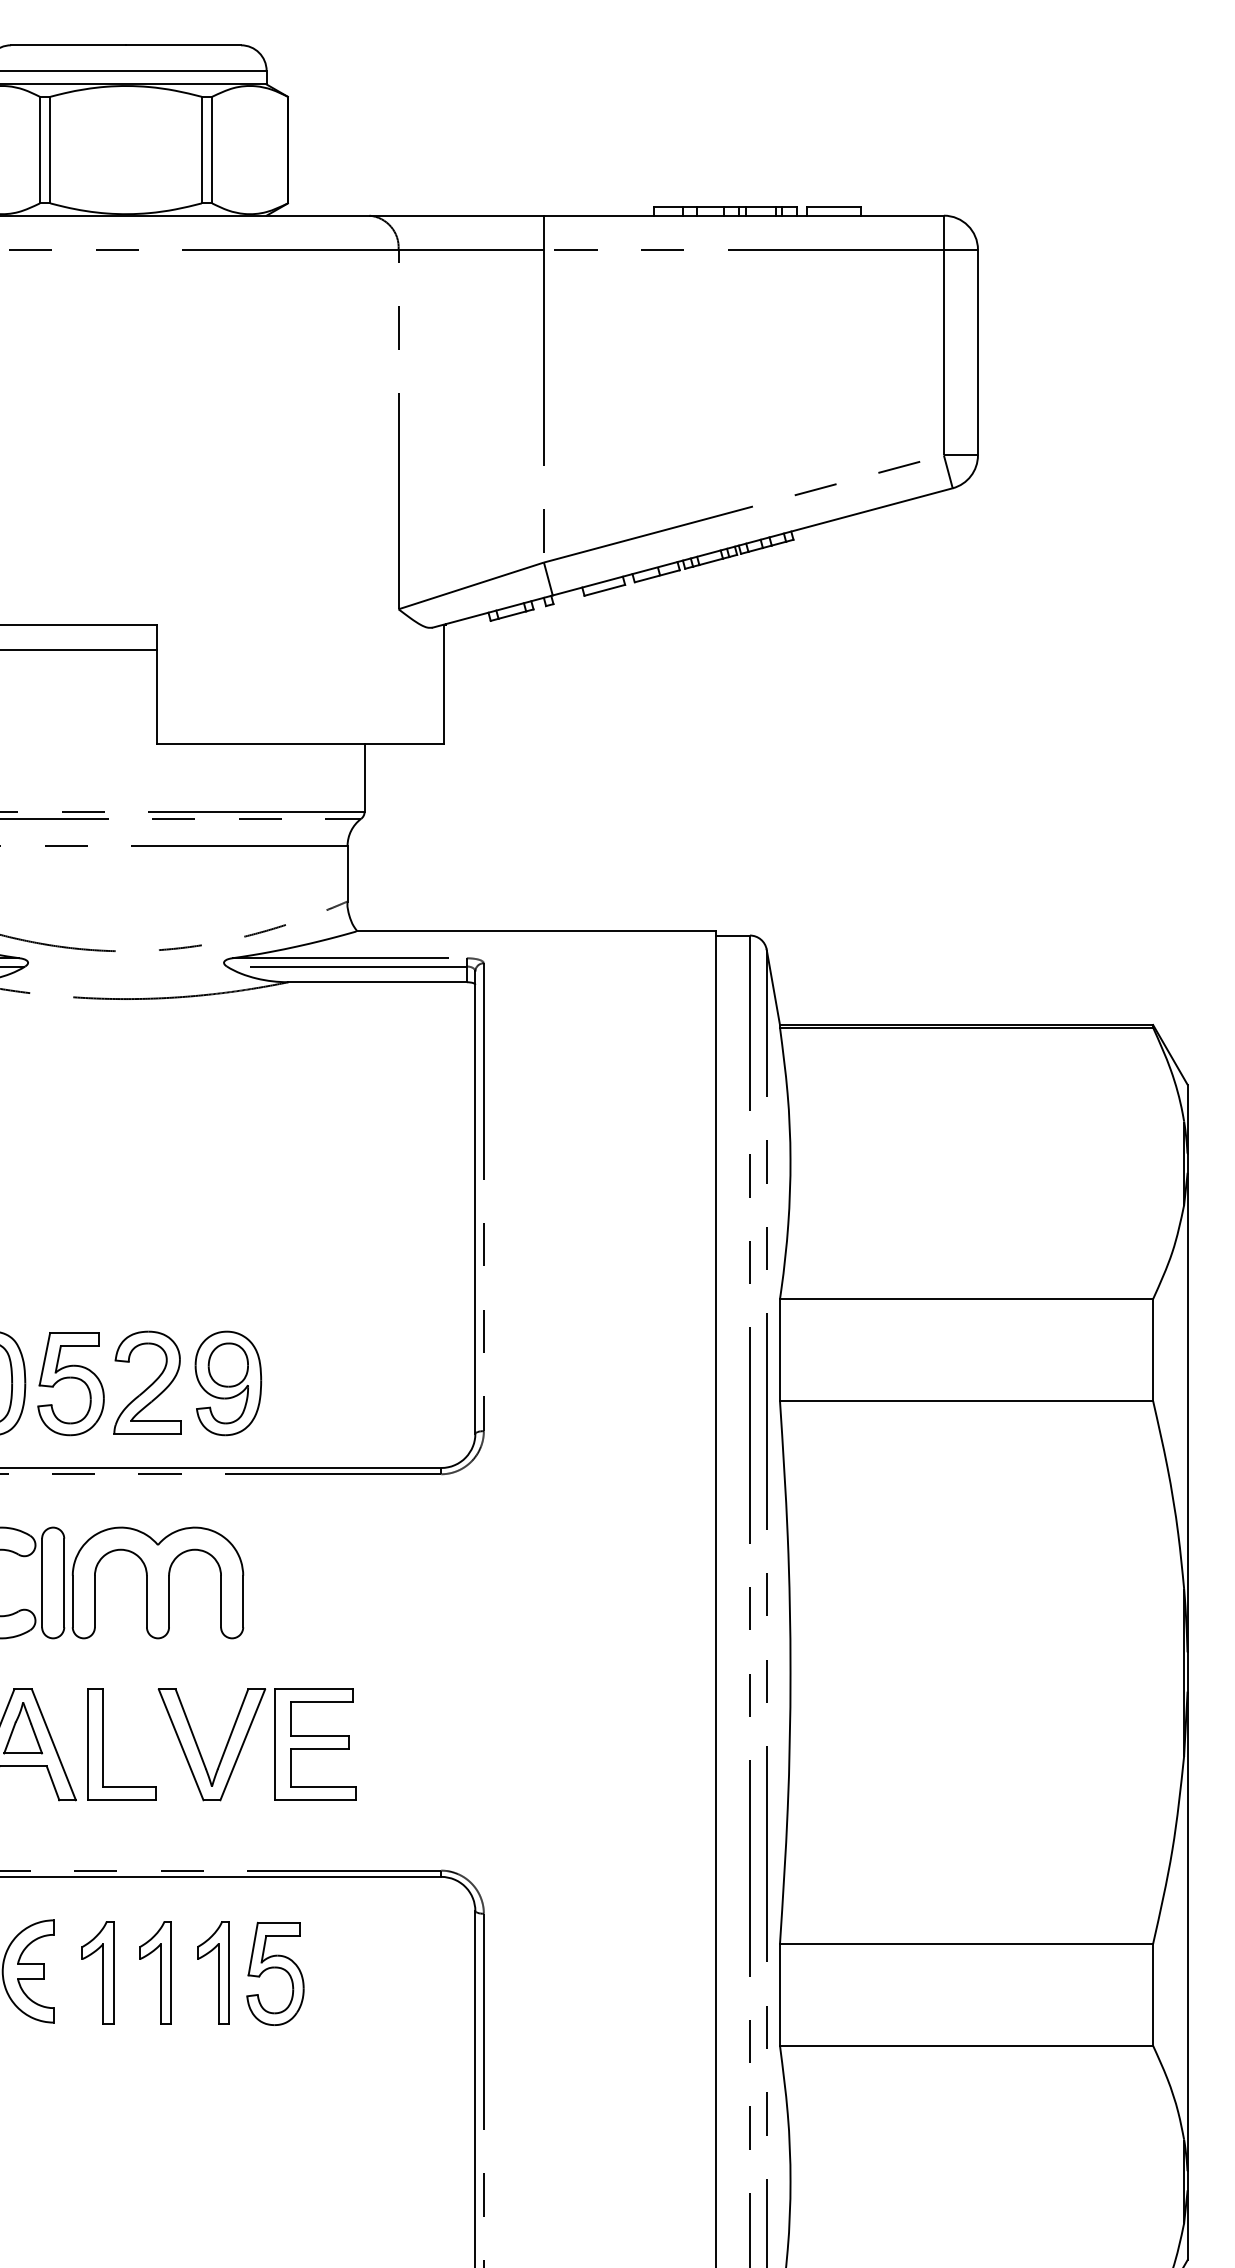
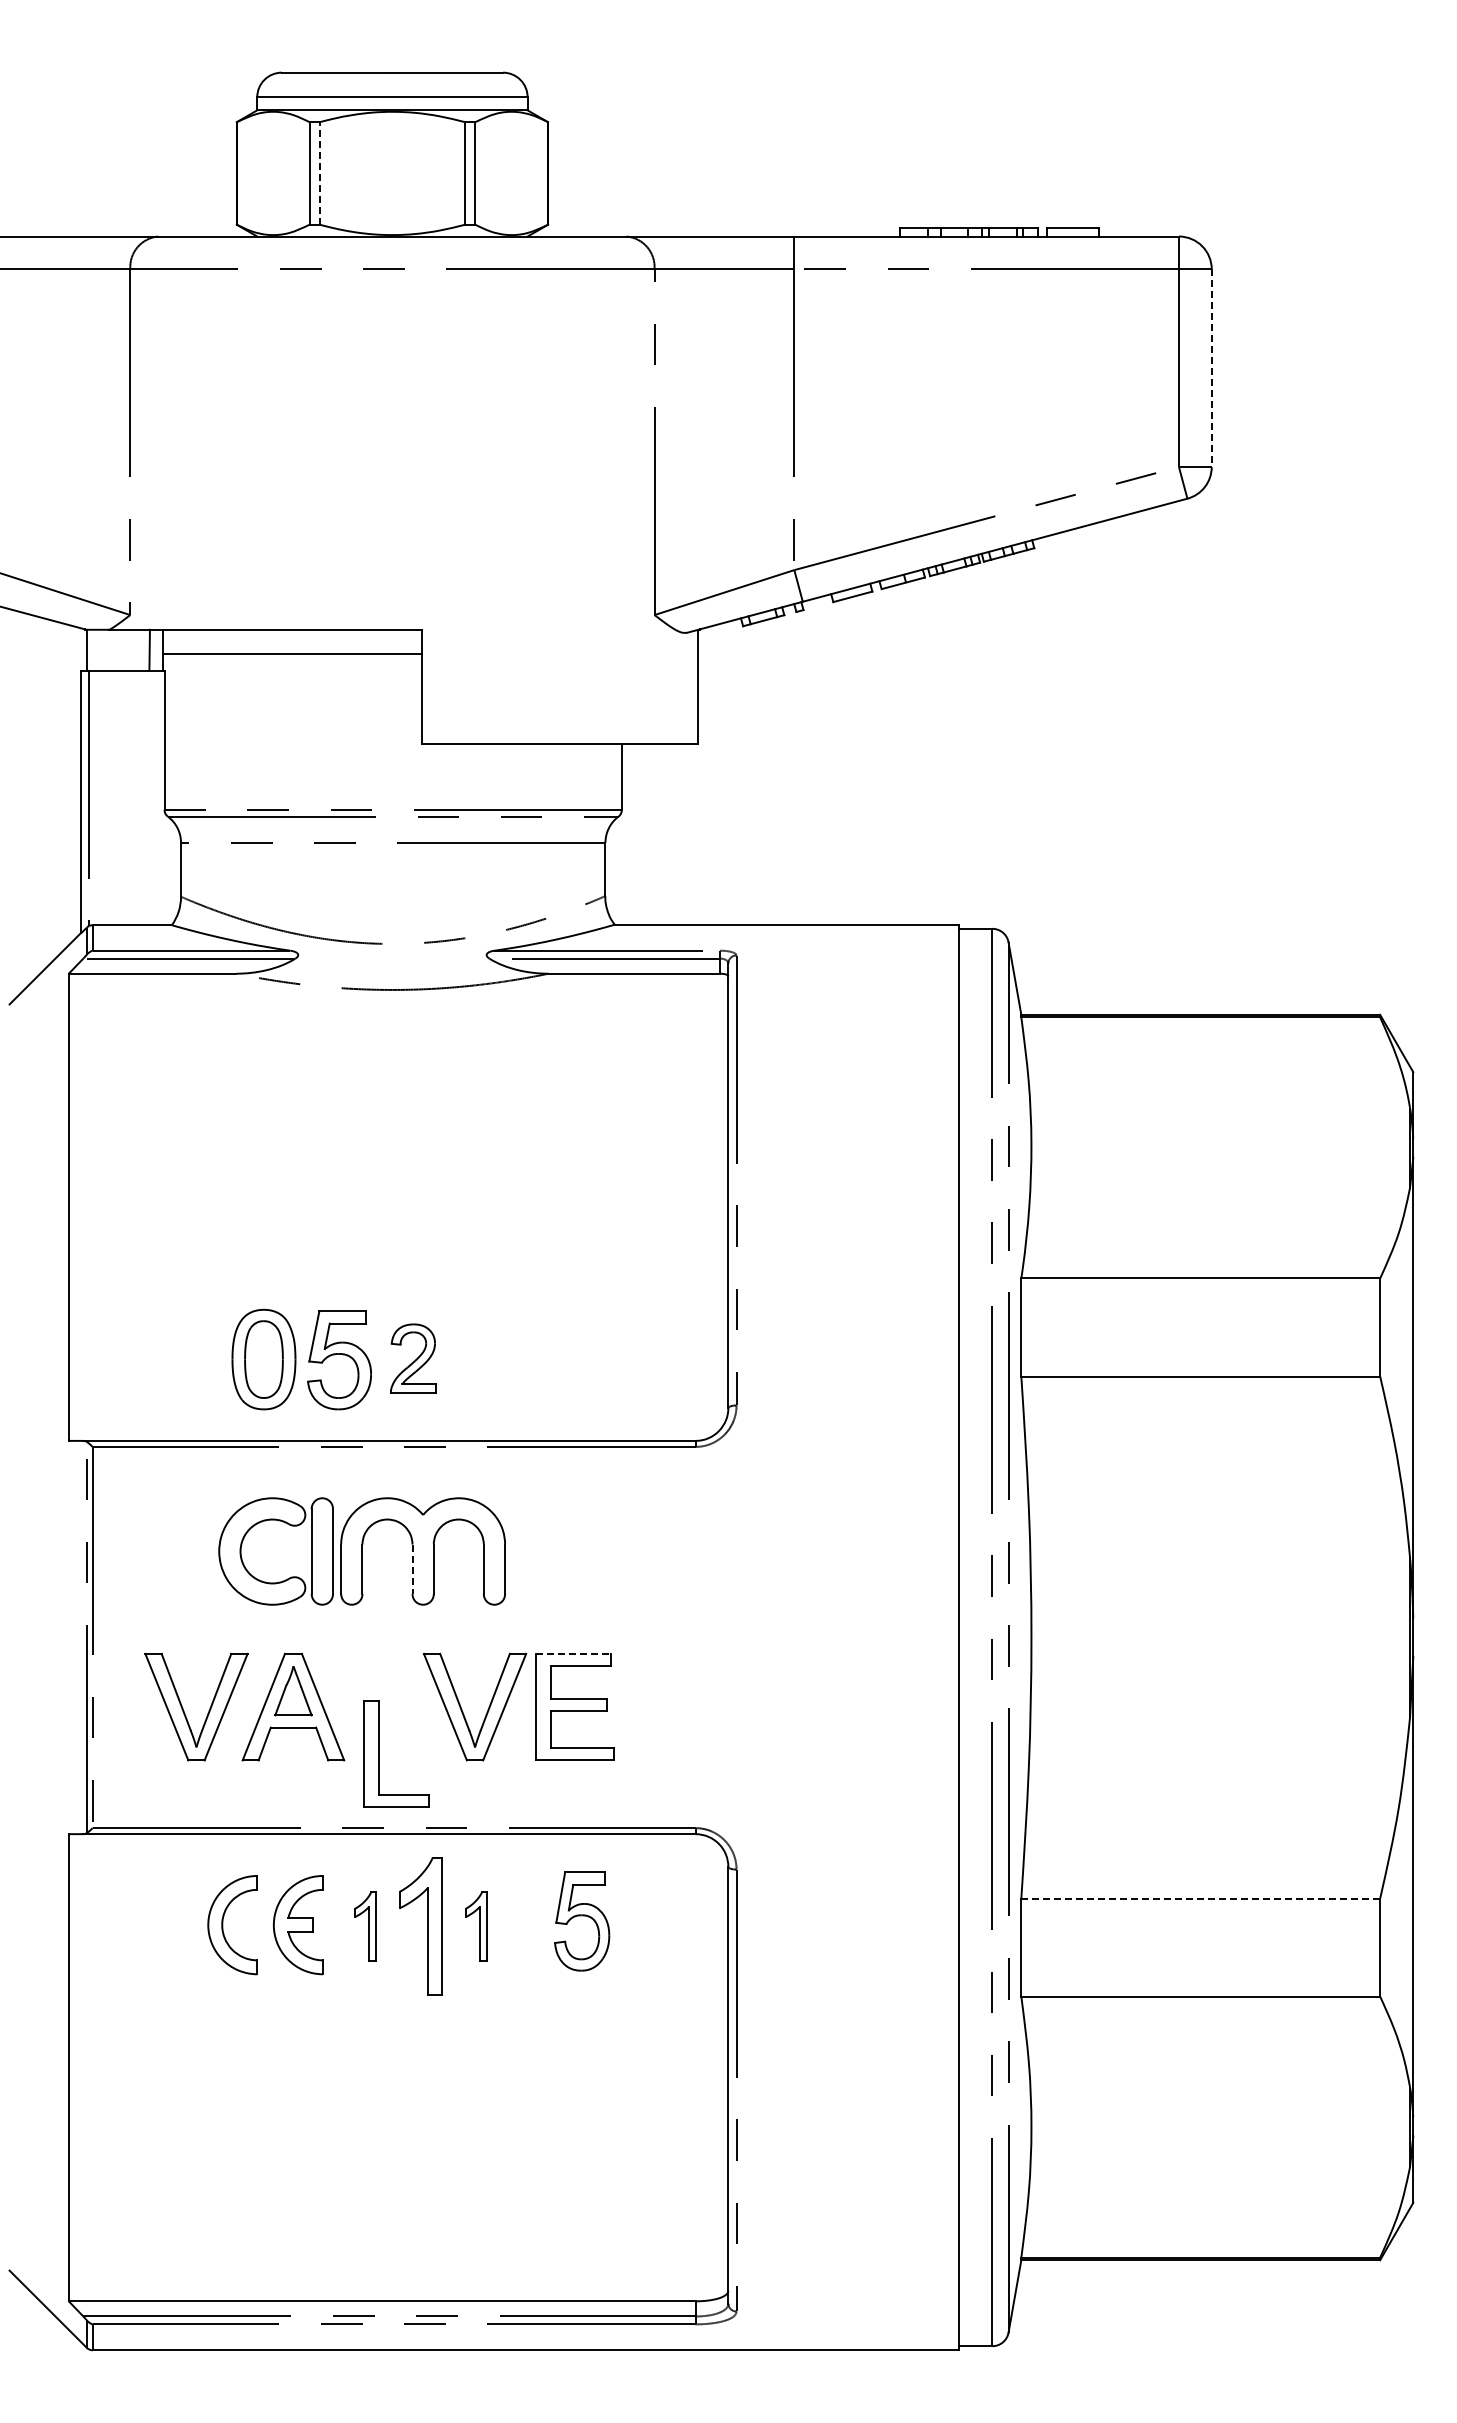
line: (50, 149) -> (319, 172), solid -> dashed
line: (977, 352) -> (1211, 368), solid -> dashed
part: (147, 1382) -> (413, 1358), size x0.7
part: (228, 1383) -> (490, 1359), removed
line: (146, 1601) -> (412, 1569), solid -> dashed
line: (314, 1689) -> (573, 1653), solid -> dashed
part: (104, 1744) -> (379, 1753), moved
line: (966, 1943) -> (1200, 1898), solid -> dashed
part: (98, 1971) -> (365, 1925), size x0.7
part: (155, 1971) -> (420, 1925), size x1.4
part: (212, 1971) -> (475, 1925), size x0.7
part: (275, 1973) -> (582, 1921), moved

